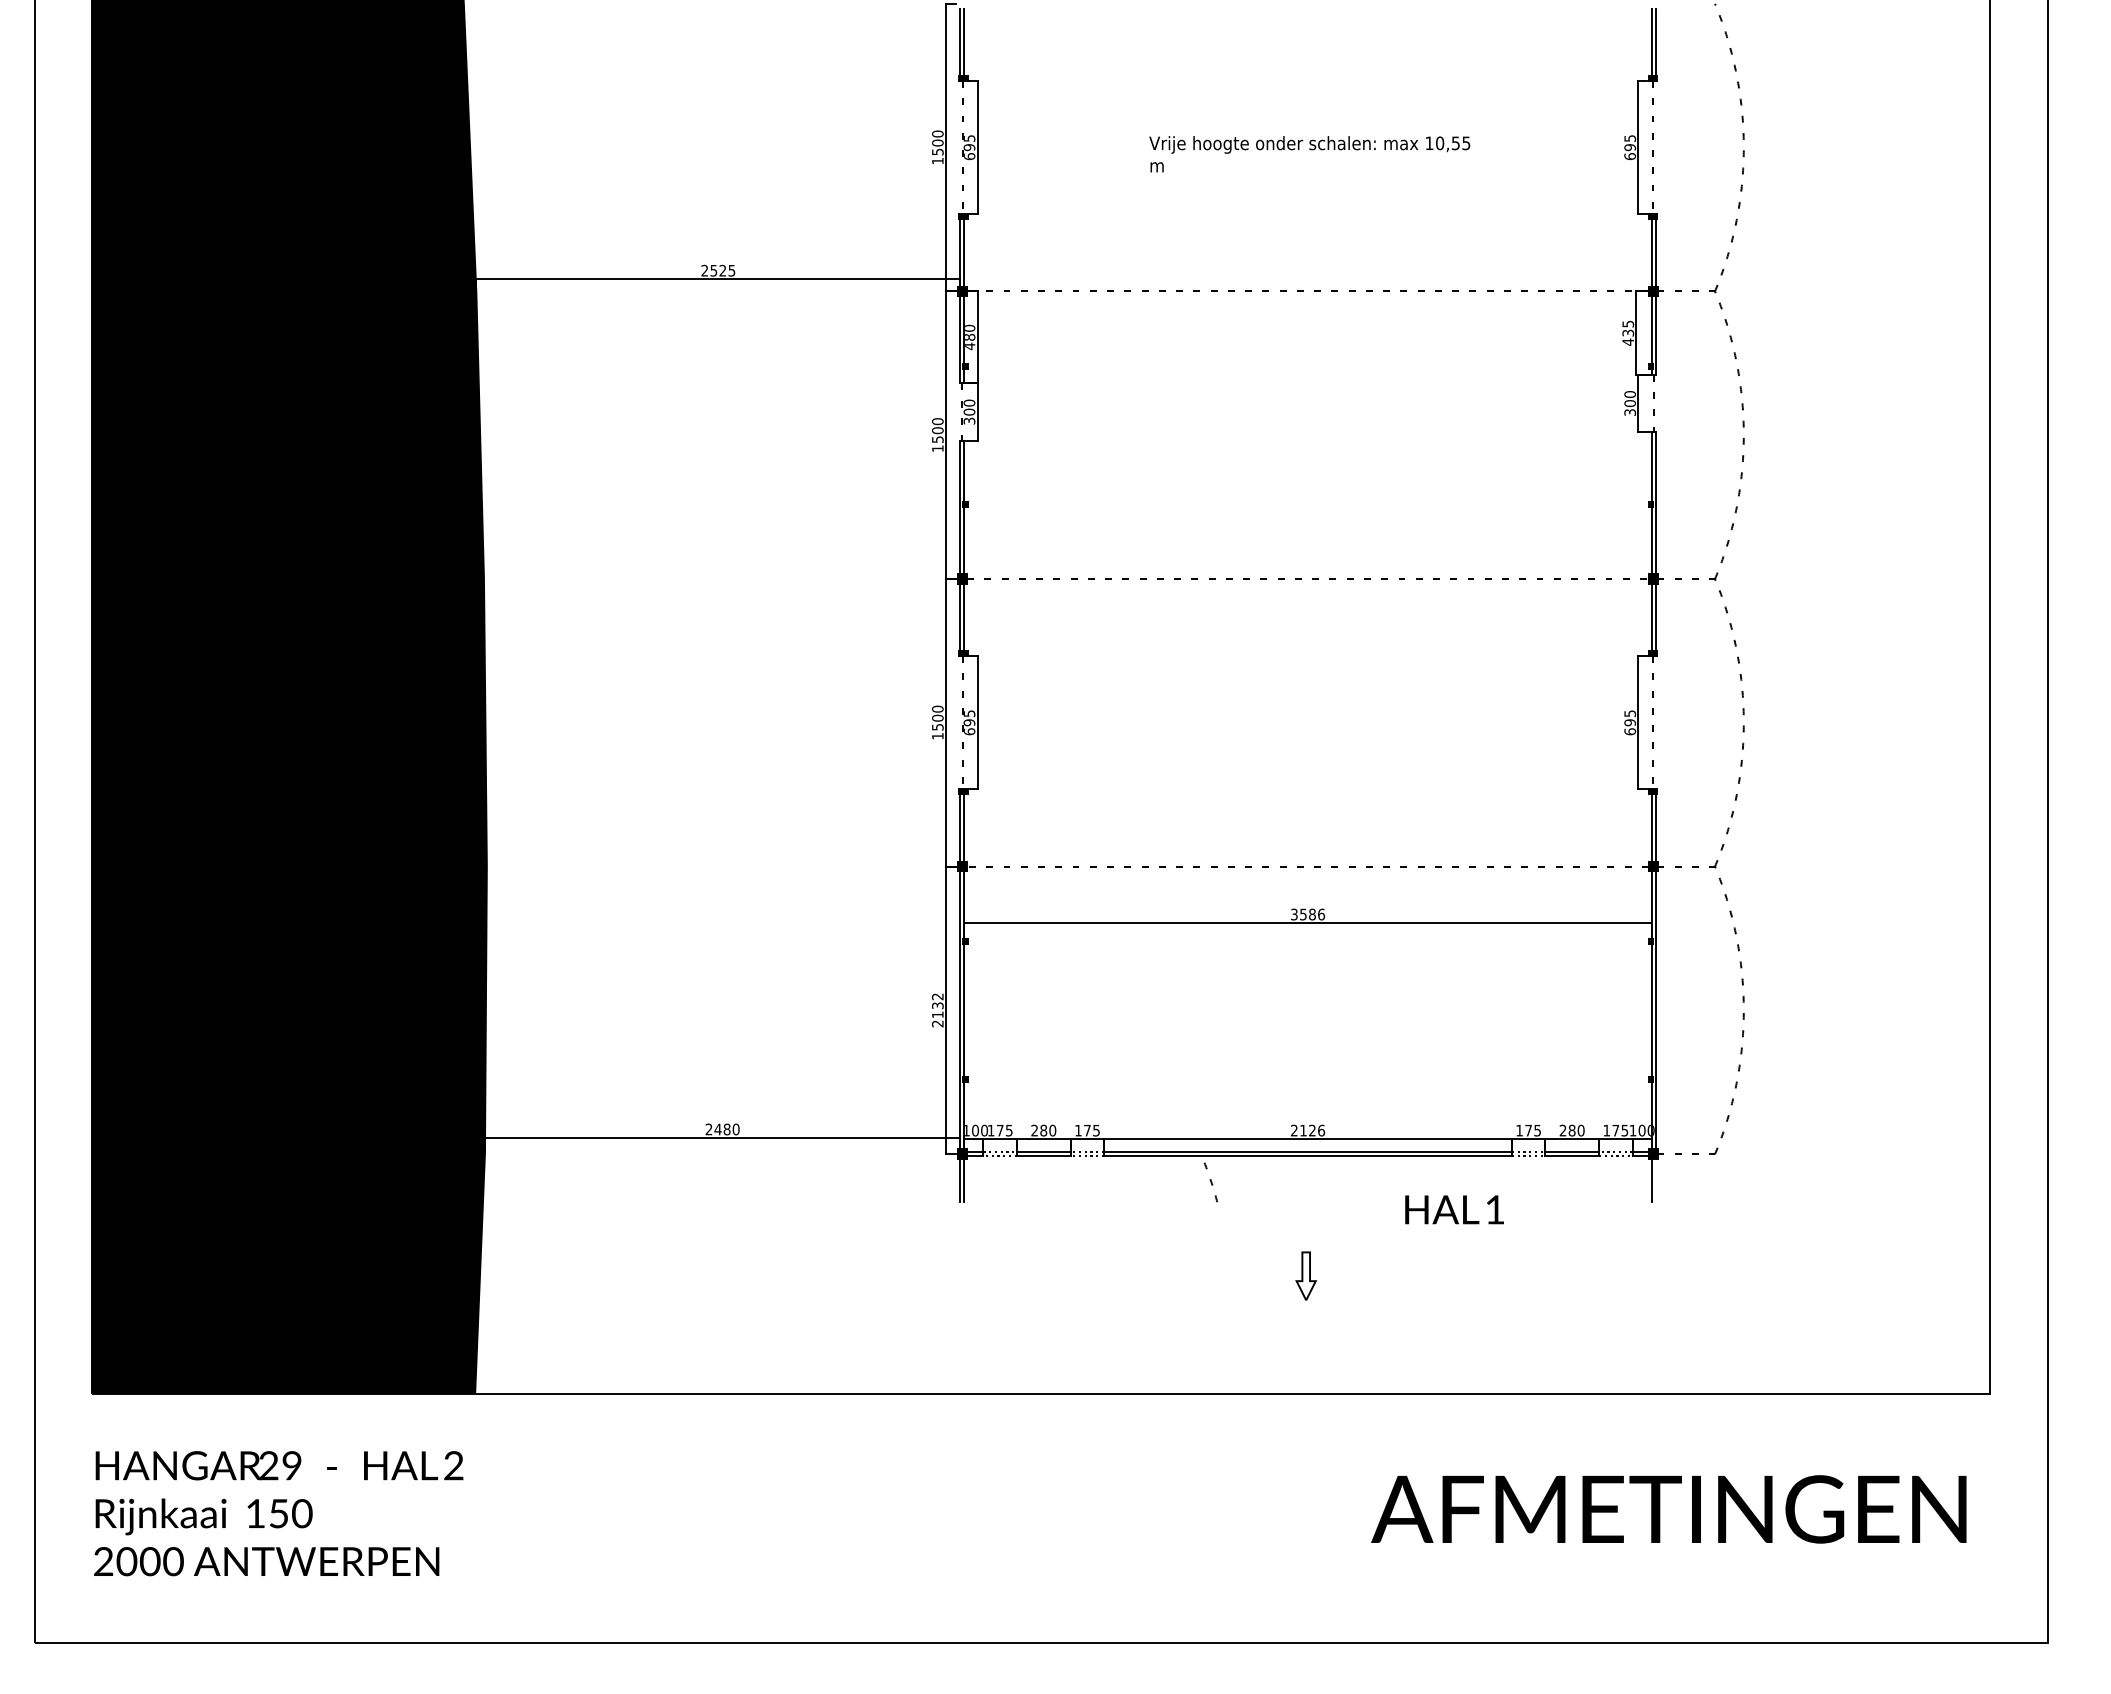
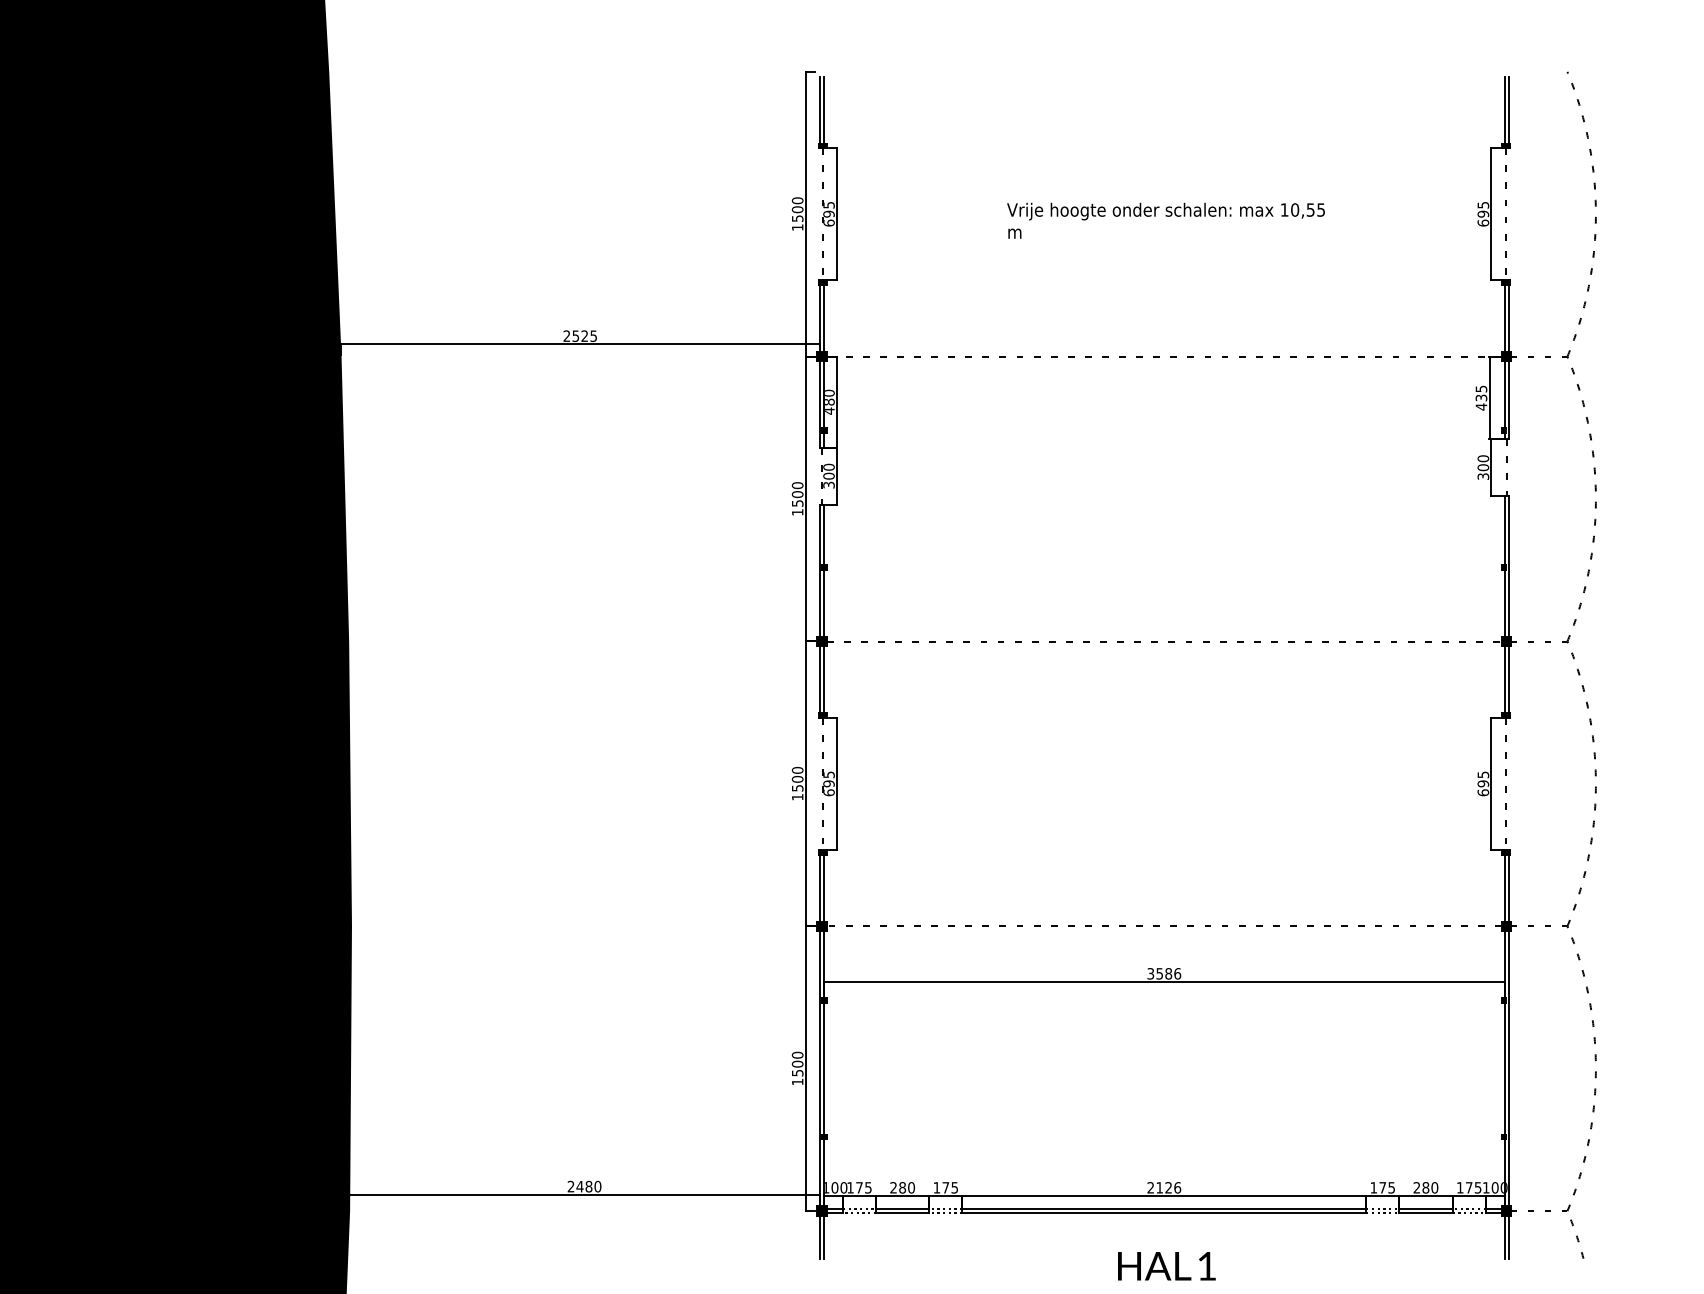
text: (937, 1010) -> (797, 1068), 2132 -> 1500
line: (1655, 1180) -> (1508, 1237), added
arc: (1210, 1182) -> (1576, 1239), moved
text: (1454, 1209) -> (1166, 1265), moved

